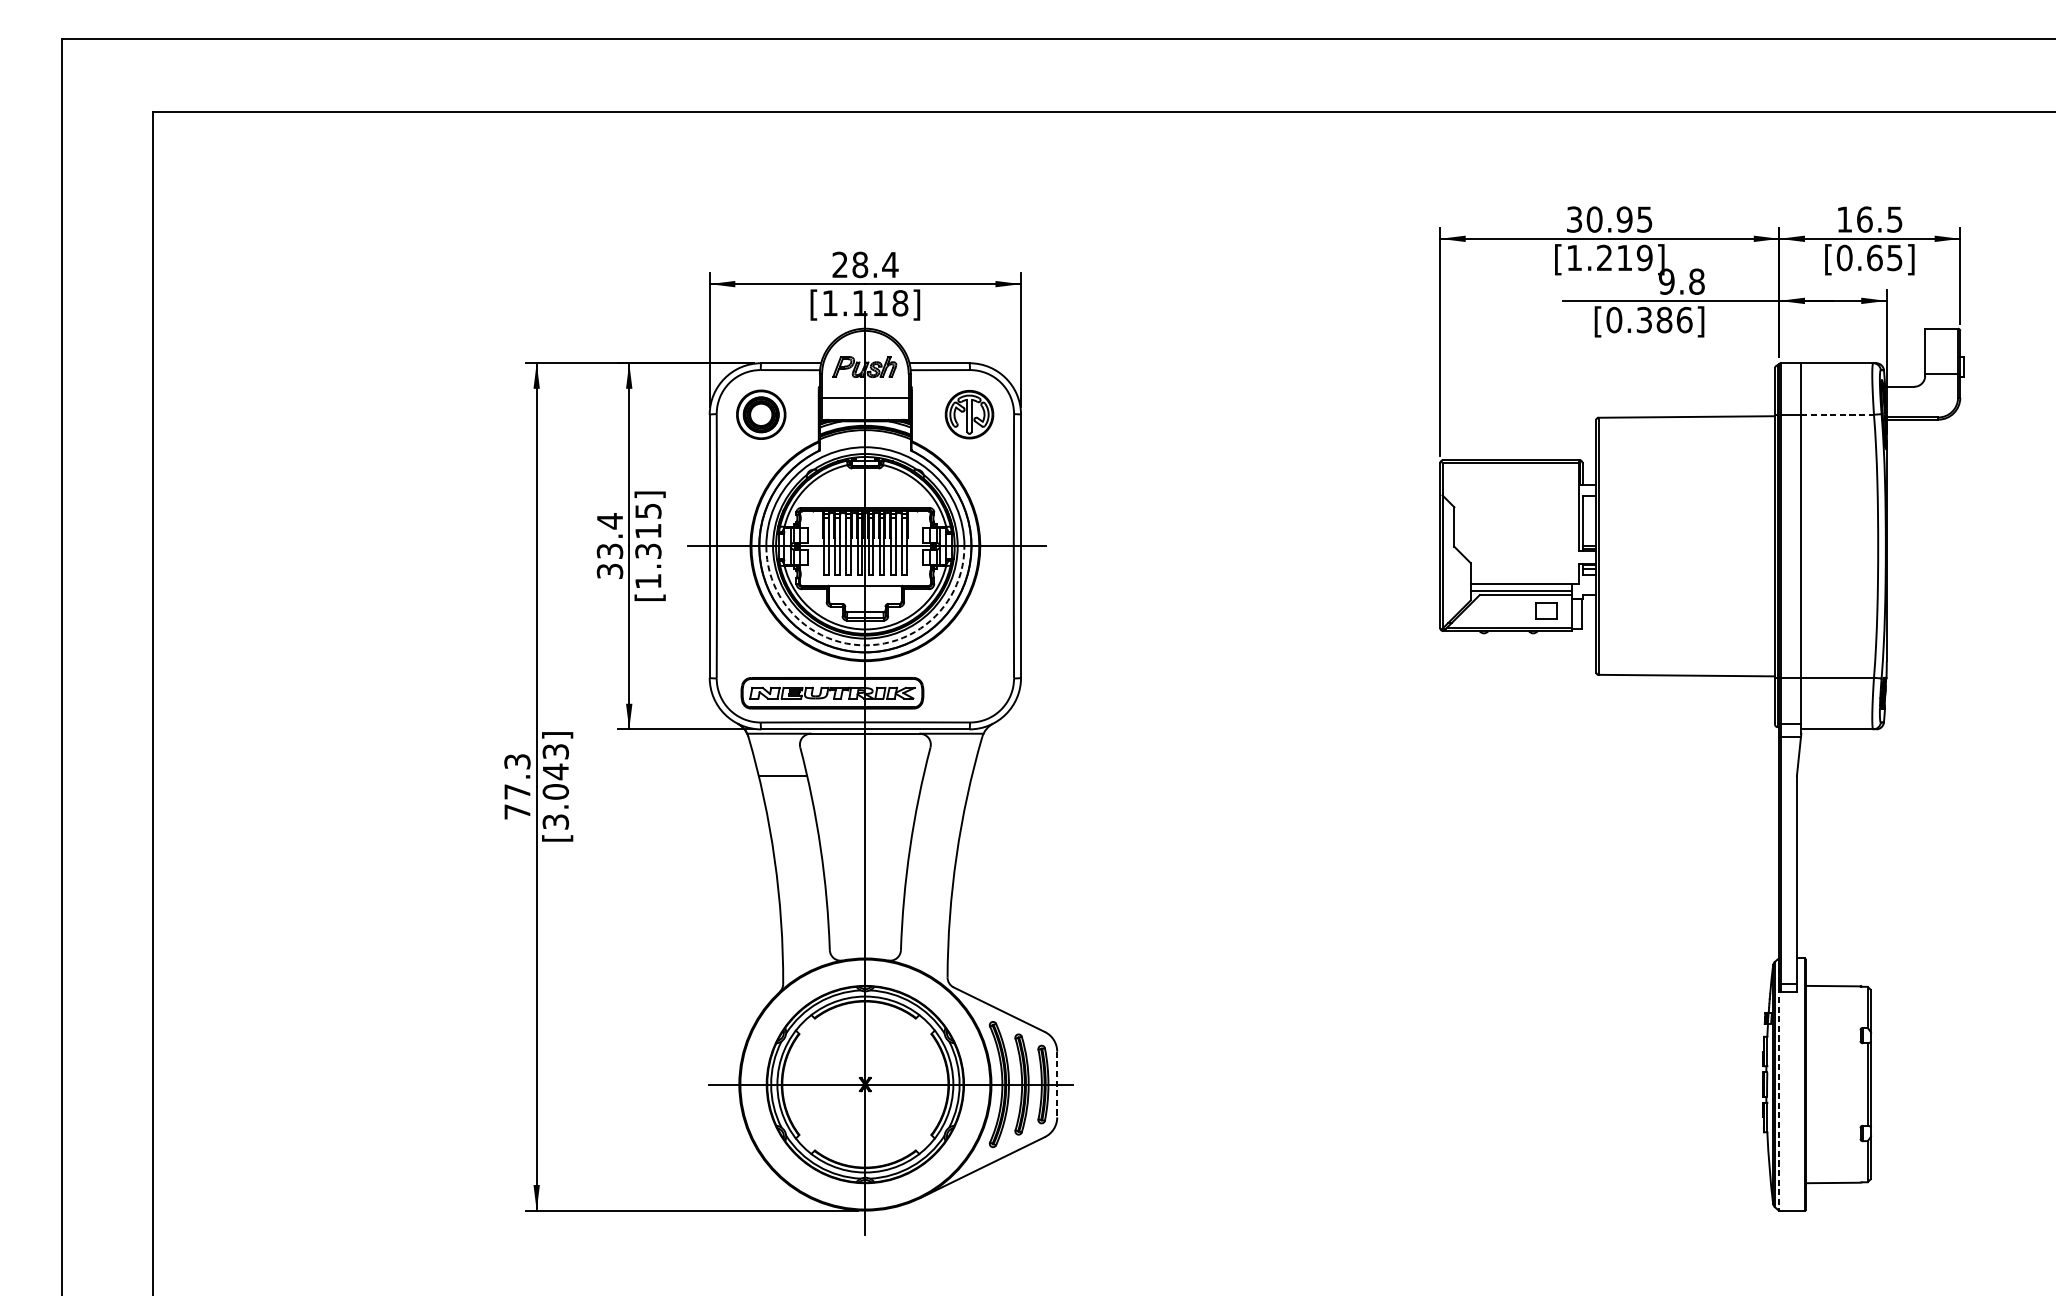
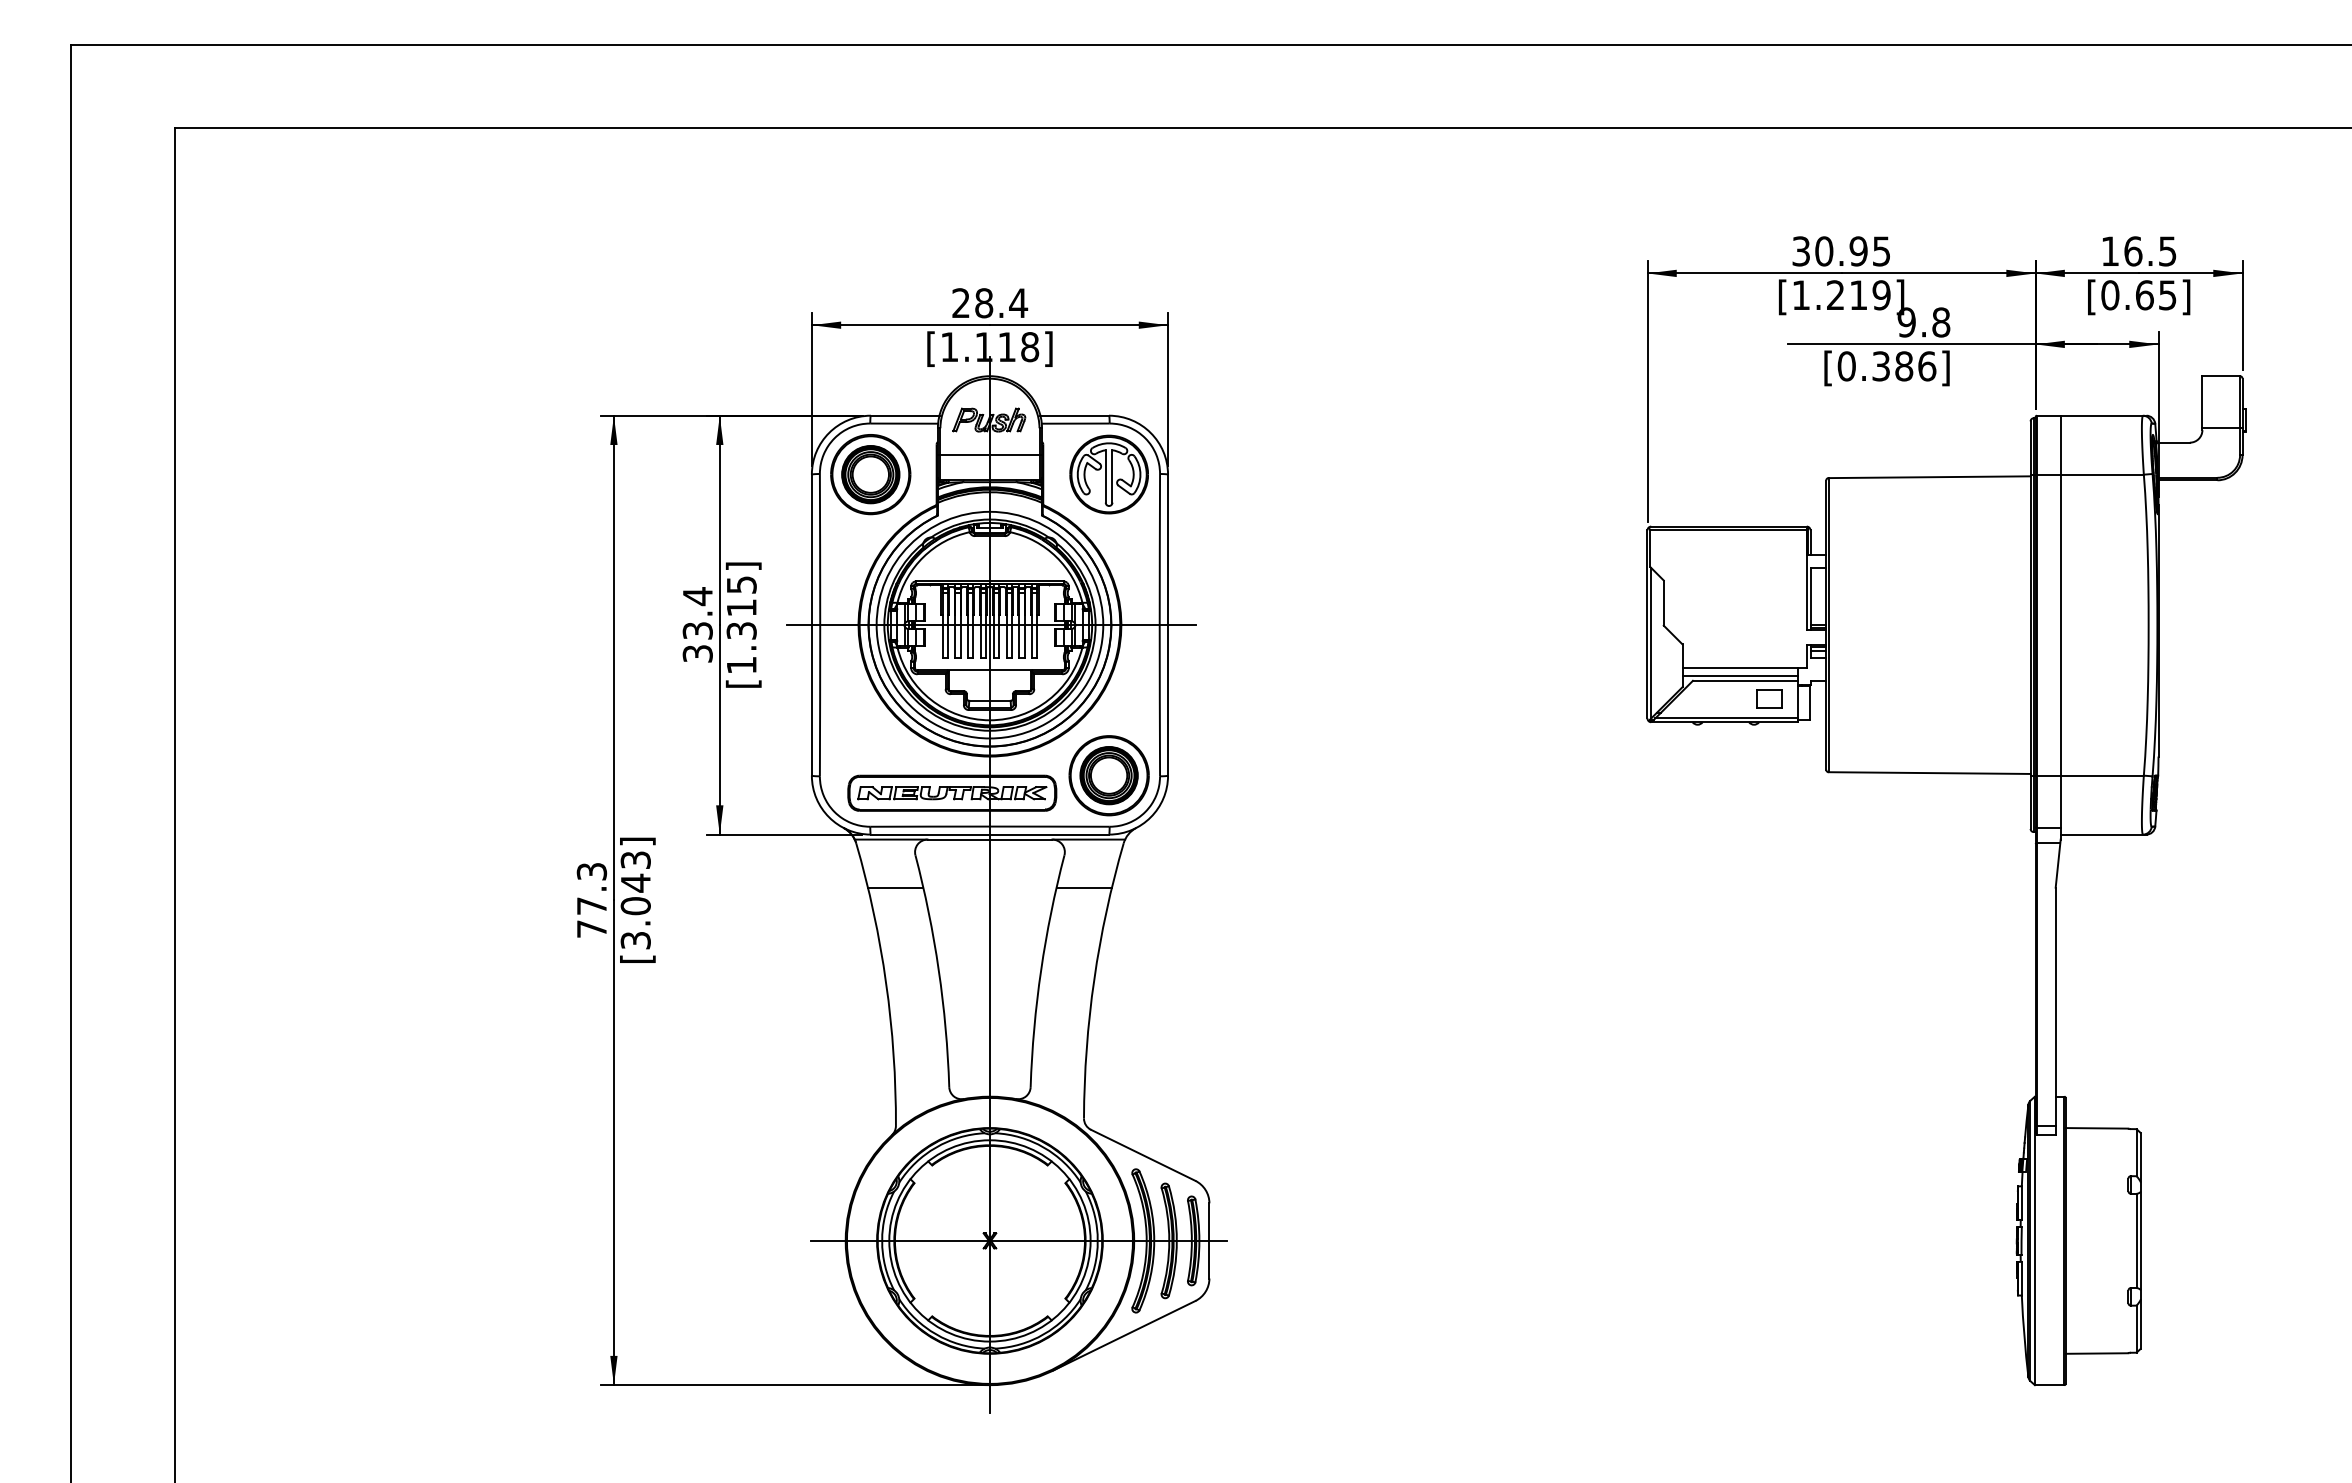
part: (760, 414) -> (870, 474), size x1.43
part: (968, 414) -> (1108, 474), size x1.43
line: (1837, 414) -> (2102, 474), dashed -> solid
arc: (864, 645) -> (989, 738), dashed -> solid
part: (968, 677) -> (1108, 775), added
line: (947, 775) -> (1083, 887), added
line: (1057, 1084) -> (1209, 1240), dashed -> solid
line: (1778, 1085) -> (2034, 1241), dashed -> solid

